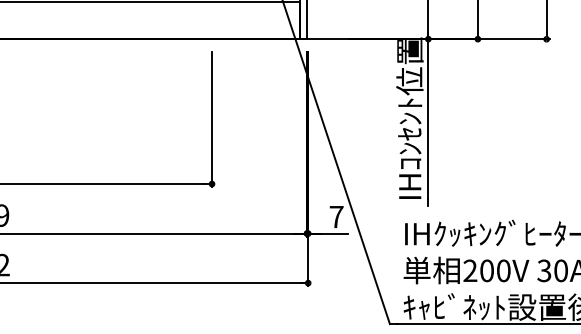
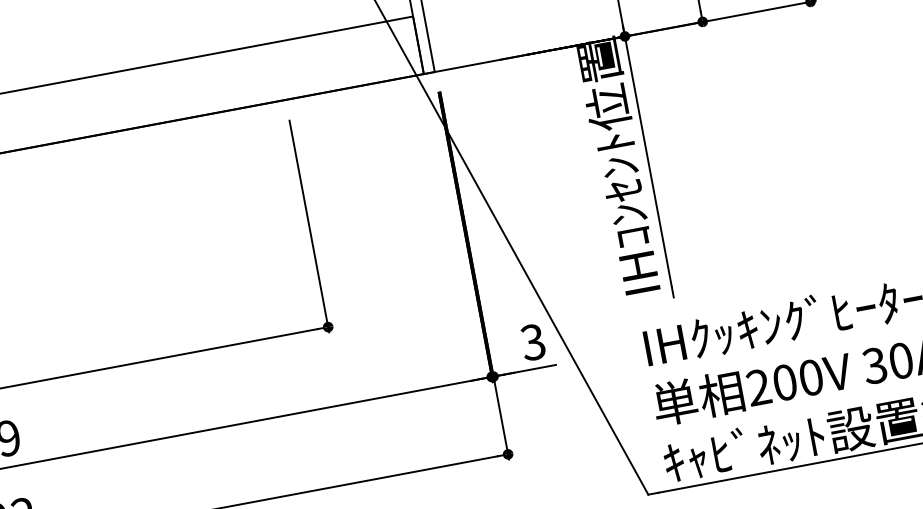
text: (336, 216) -> (532, 341), 7 -> 3

